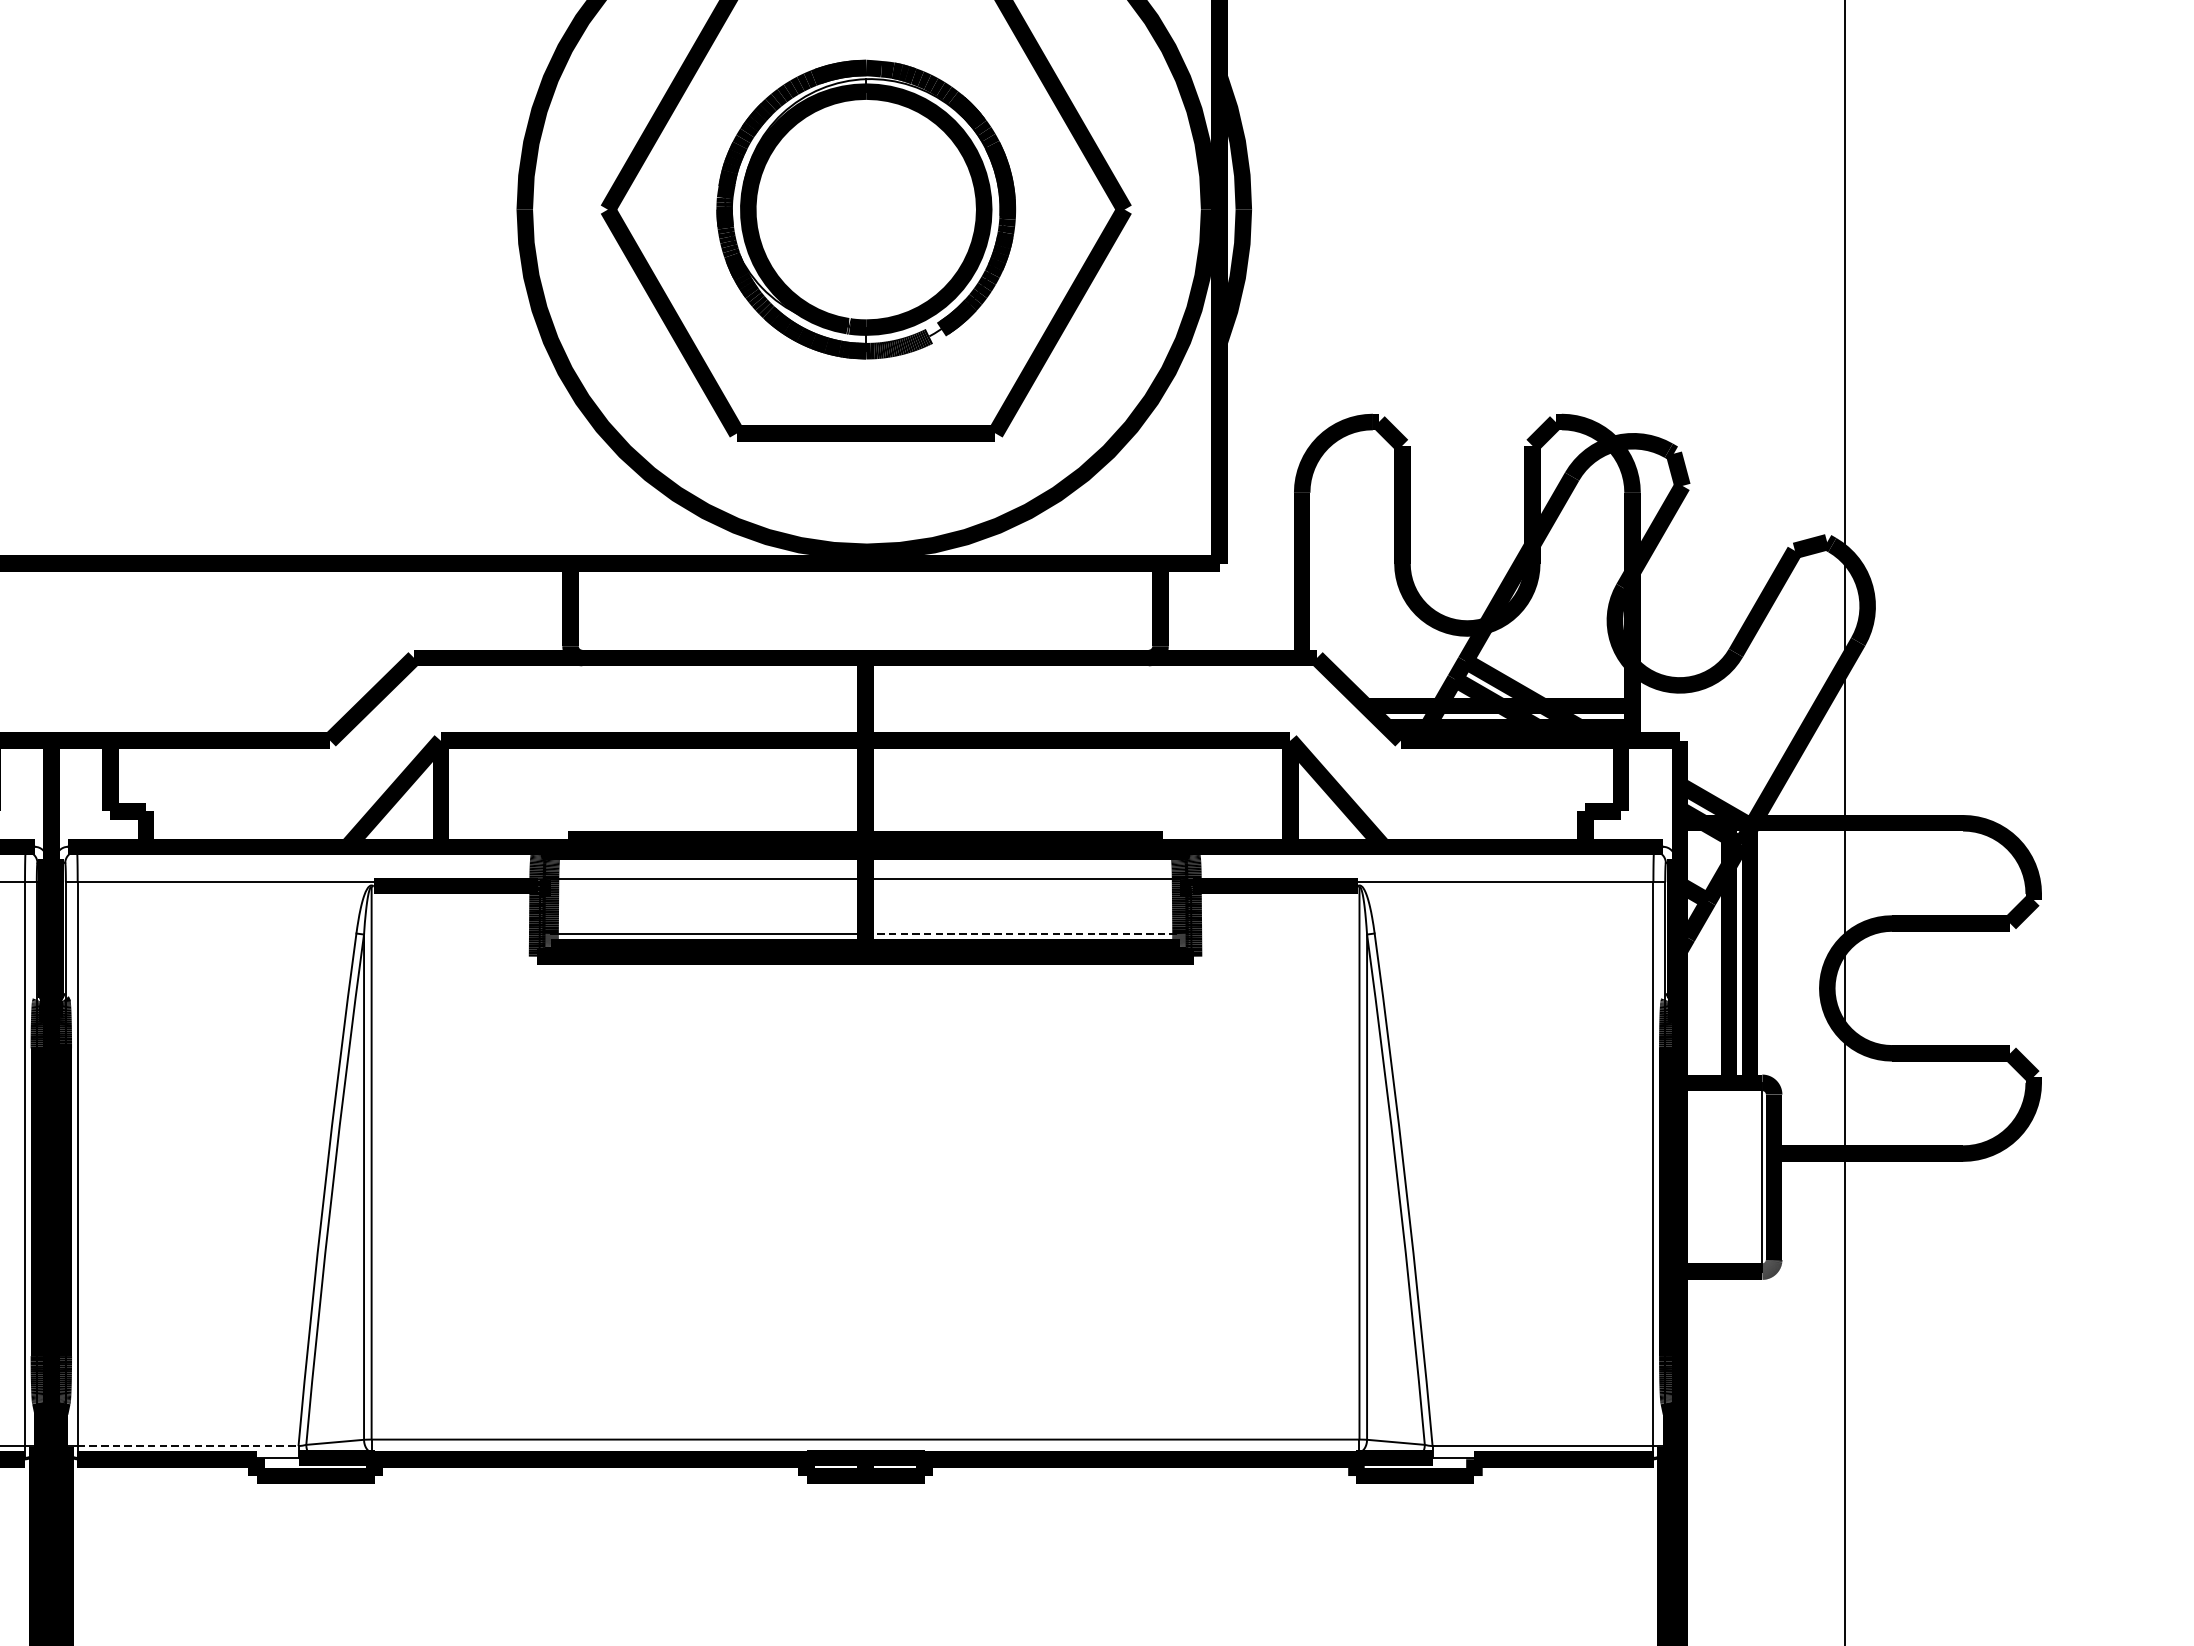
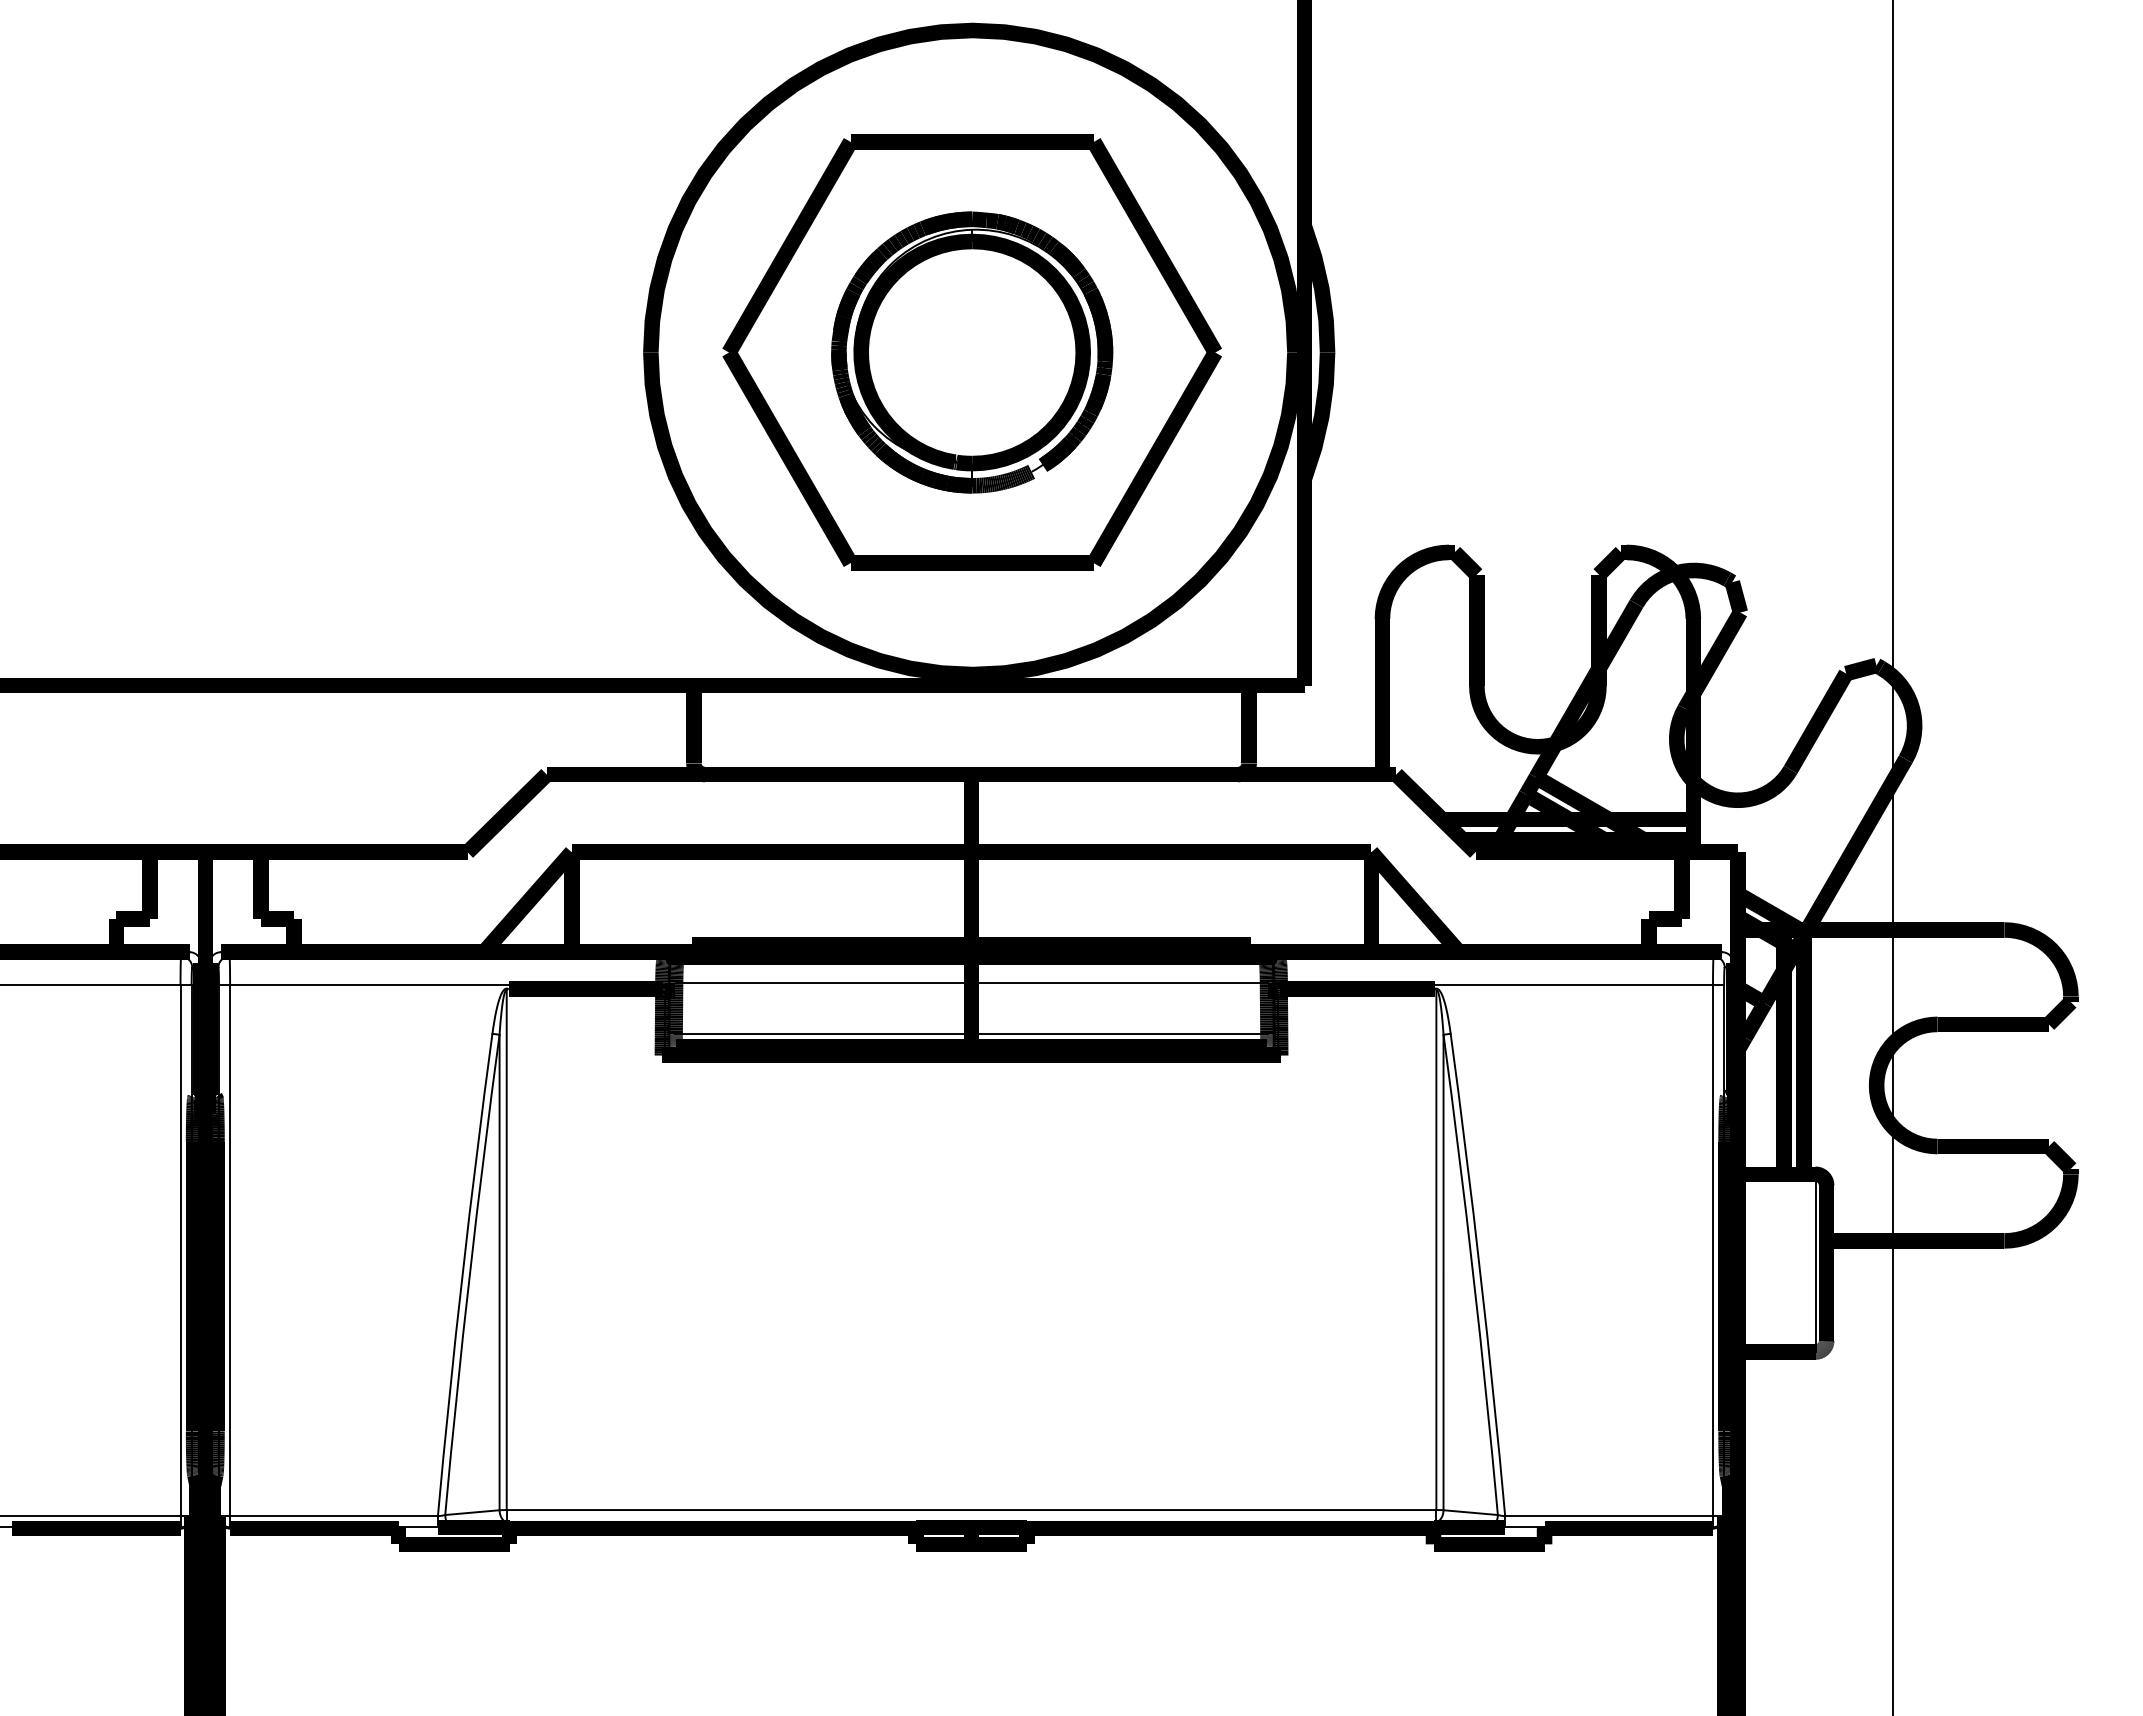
line: (1023, 934) -> (1120, 1034), dashed -> solid
line: (188, 1446) -> (334, 1516), dashed -> solid

